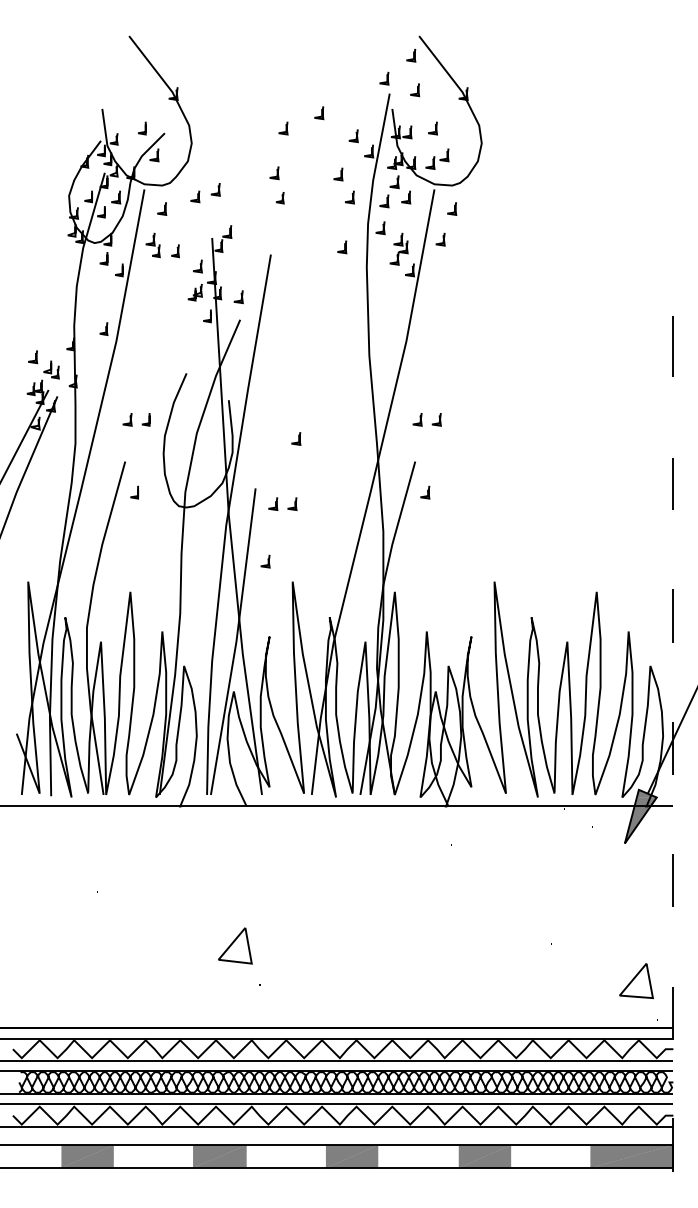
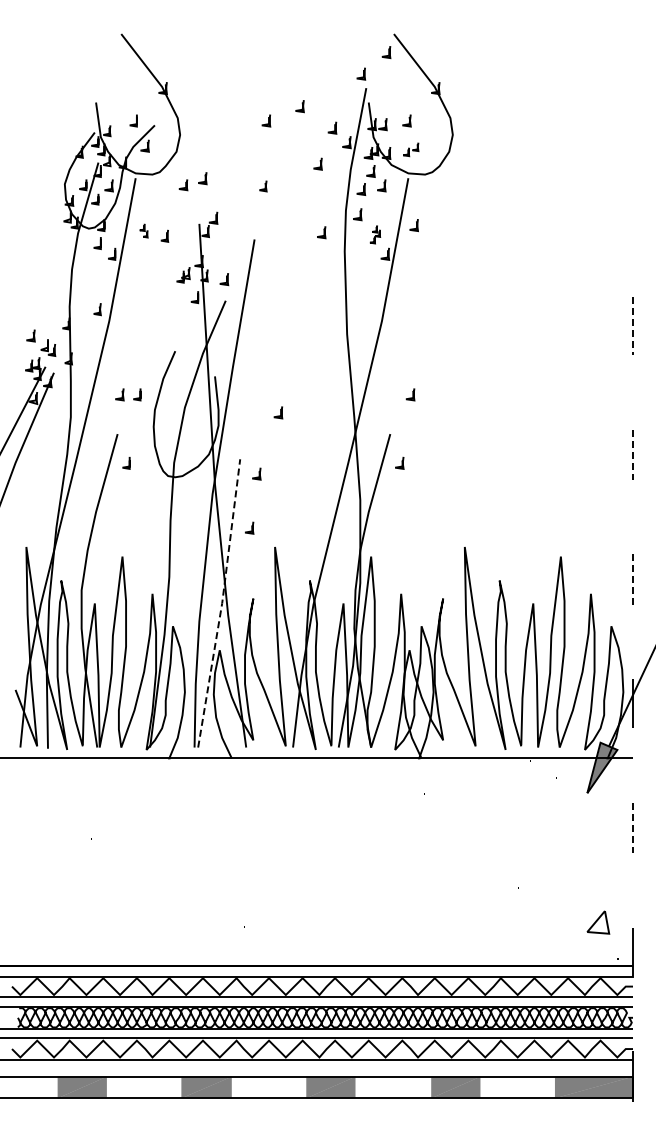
line: (417, 89) -> (392, 84), removed
part: (436, 158) -> (410, 149), size x0.7
line: (276, 170) -> (259, 160), removed
line: (351, 196) -> (330, 184), removed
line: (453, 206) -> (426, 194), removed
line: (164, 208) -> (154, 196), removed
part: (152, 245) -> (143, 230), size x0.6
part: (399, 249) -> (375, 234), size x0.6
line: (199, 265) -> (187, 249), removed
line: (672, 346) -> (632, 325), solid -> dashed
line: (419, 419) -> (394, 394), removed
line: (672, 484) -> (632, 455), solid -> dashed
line: (294, 503) -> (276, 473), removed
line: (672, 616) -> (632, 579), solid -> dashed
line: (236, 641) -> (222, 603), solid -> dashed
line: (672, 881) -> (632, 828), solid -> dashed
part: (234, 945) -> (220, 889), removed
part: (636, 981) -> (598, 922), size x0.7

